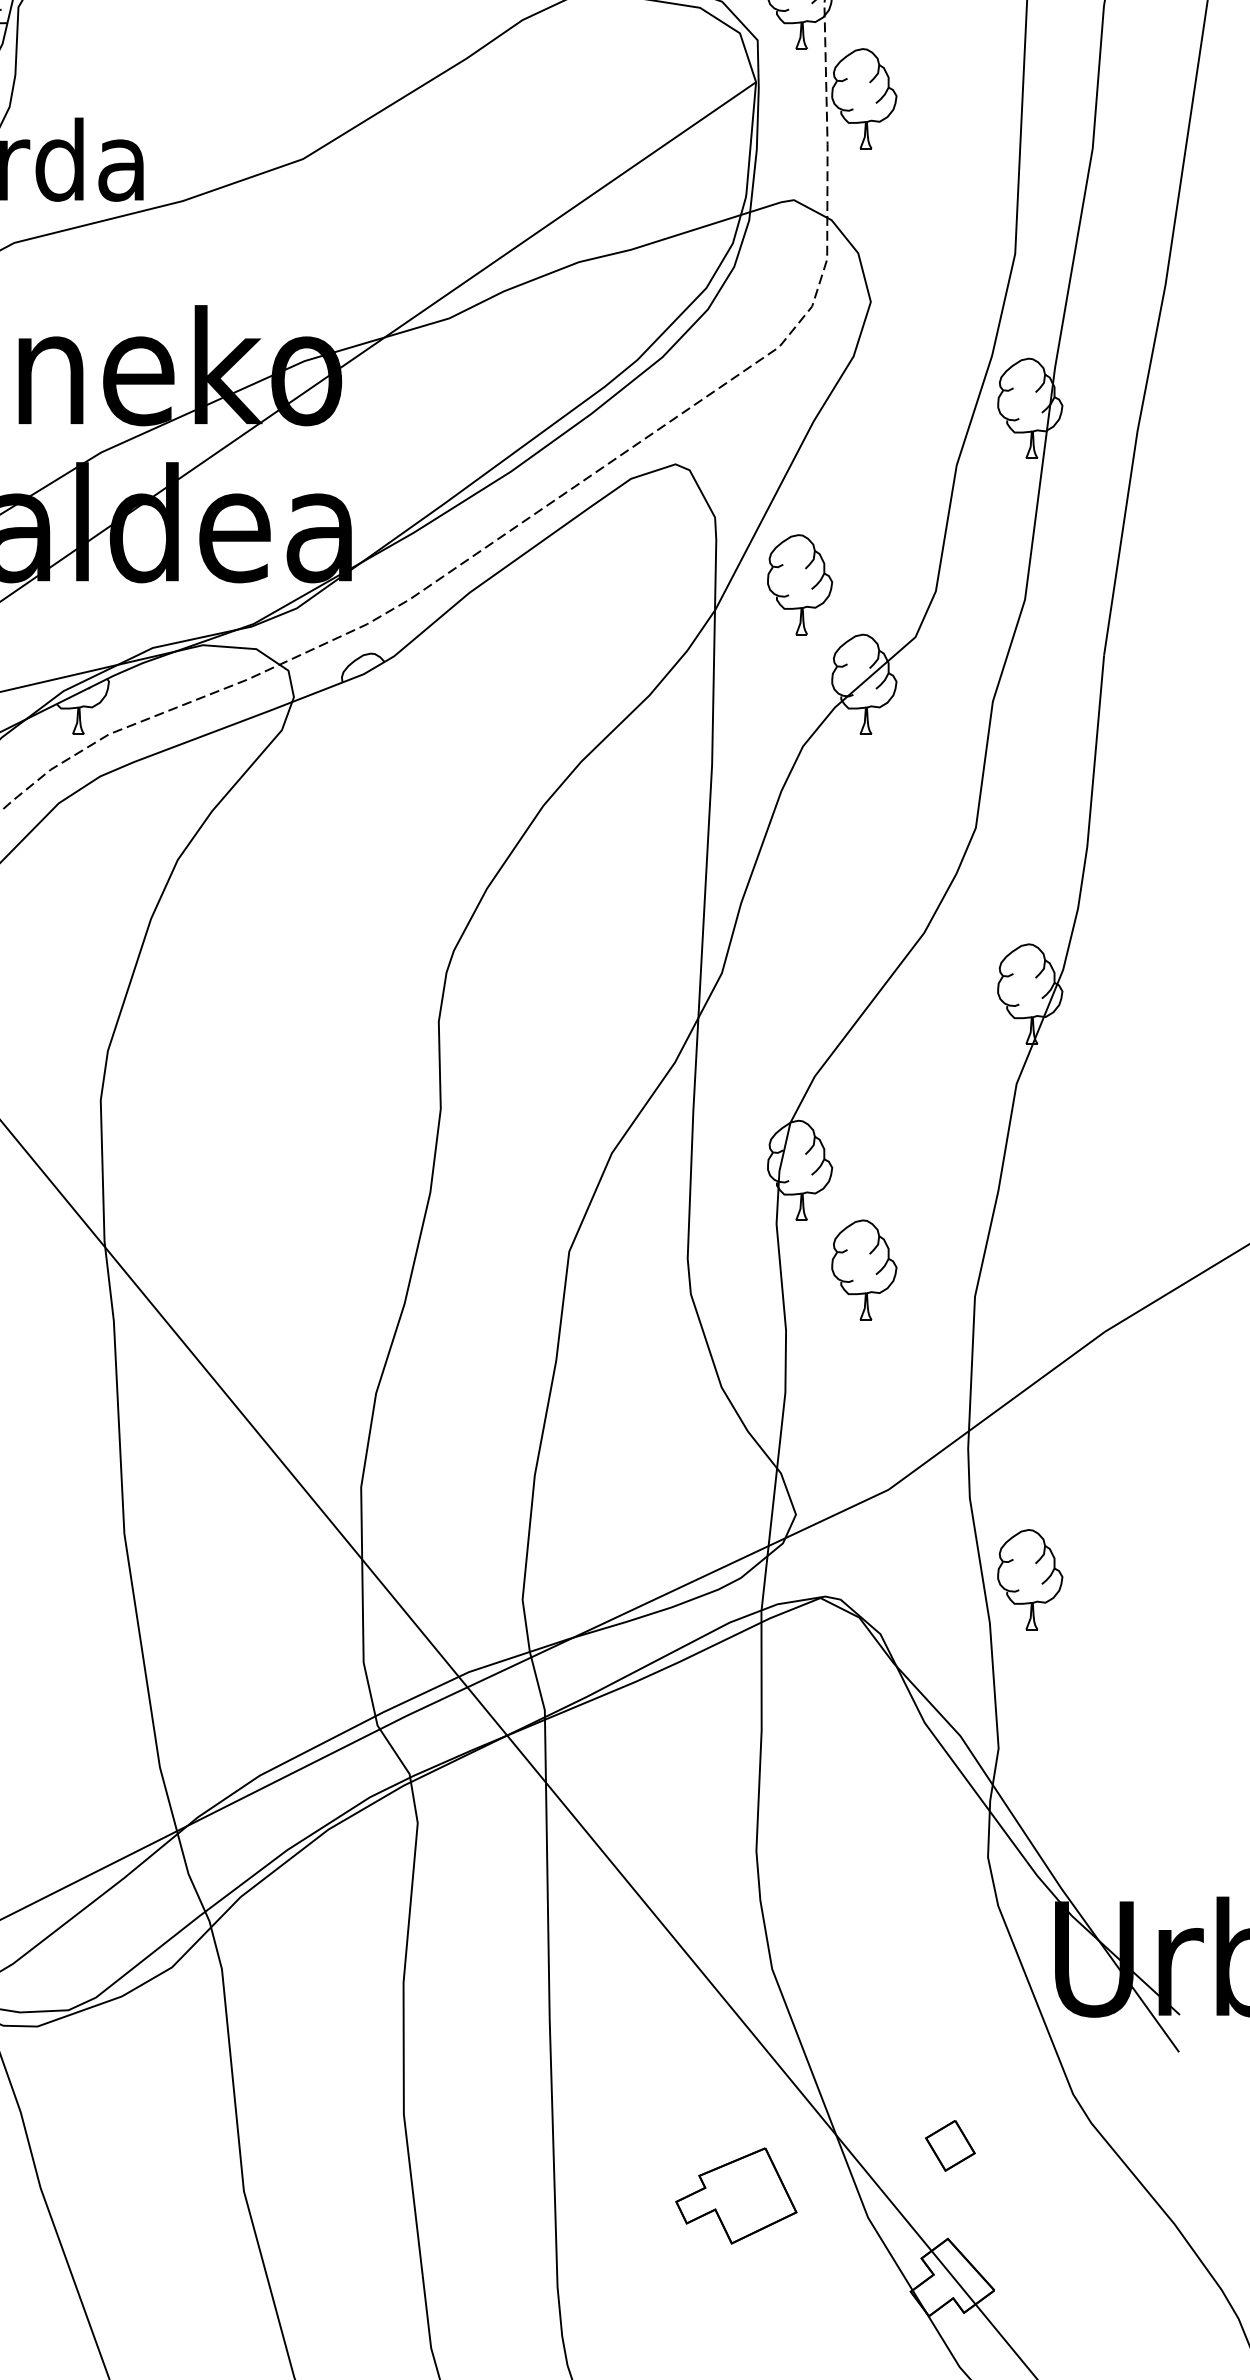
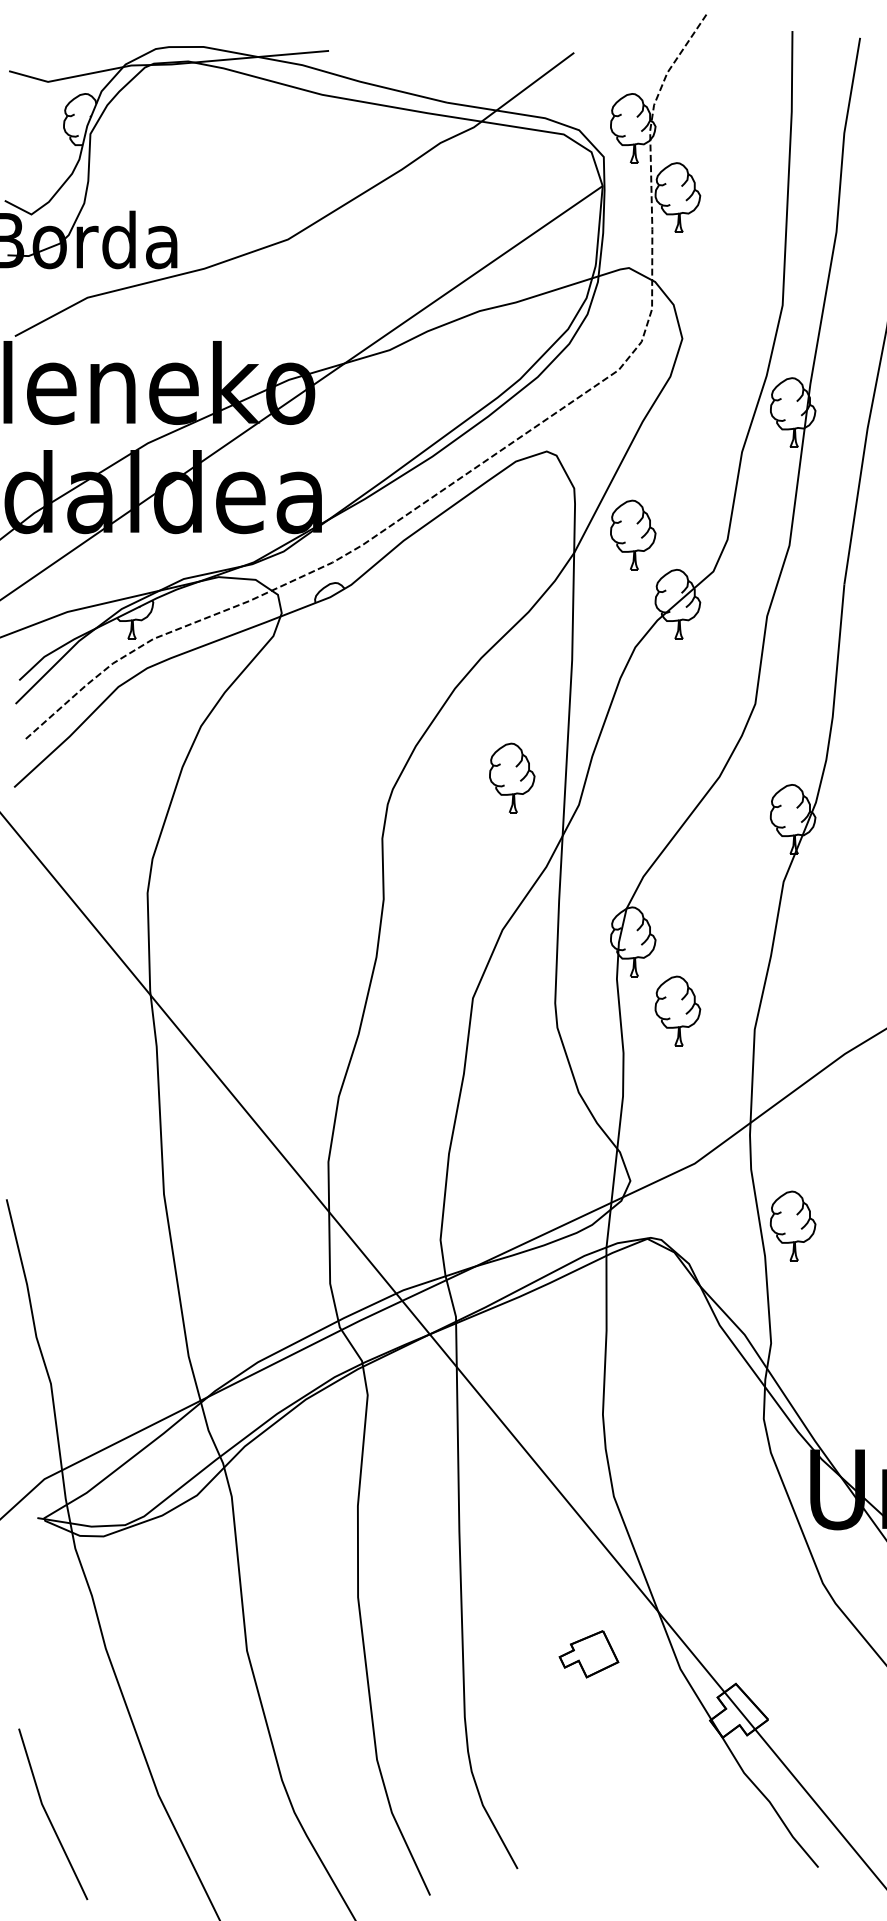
part: (626, 933) -> (512, 777), added
part: (950, 2146) -> (737, 1619), removed
part: (735, 2196) -> (588, 1654), size x0.7

